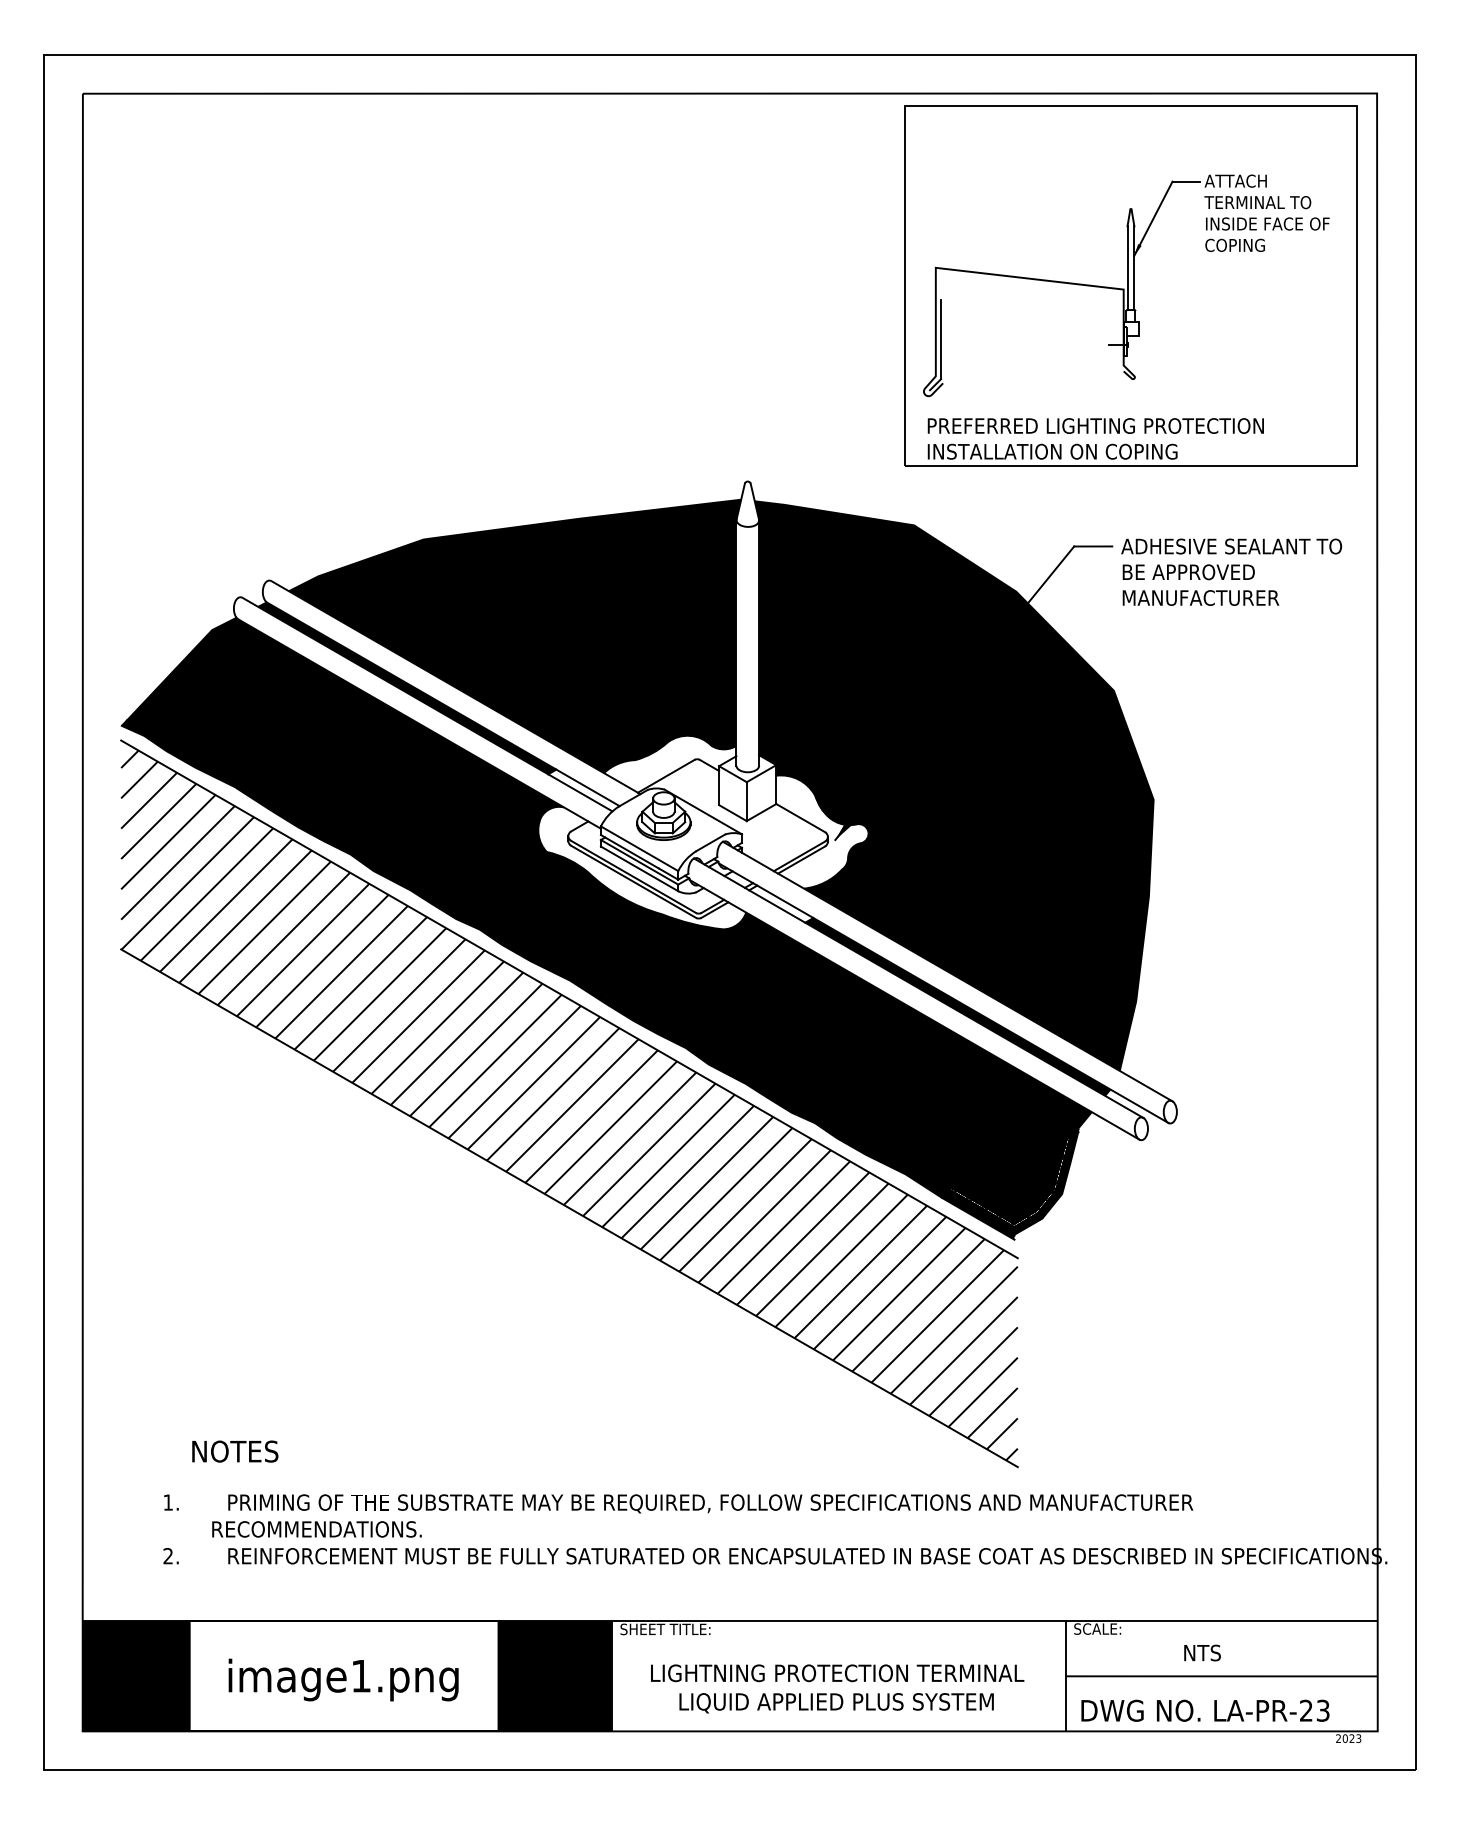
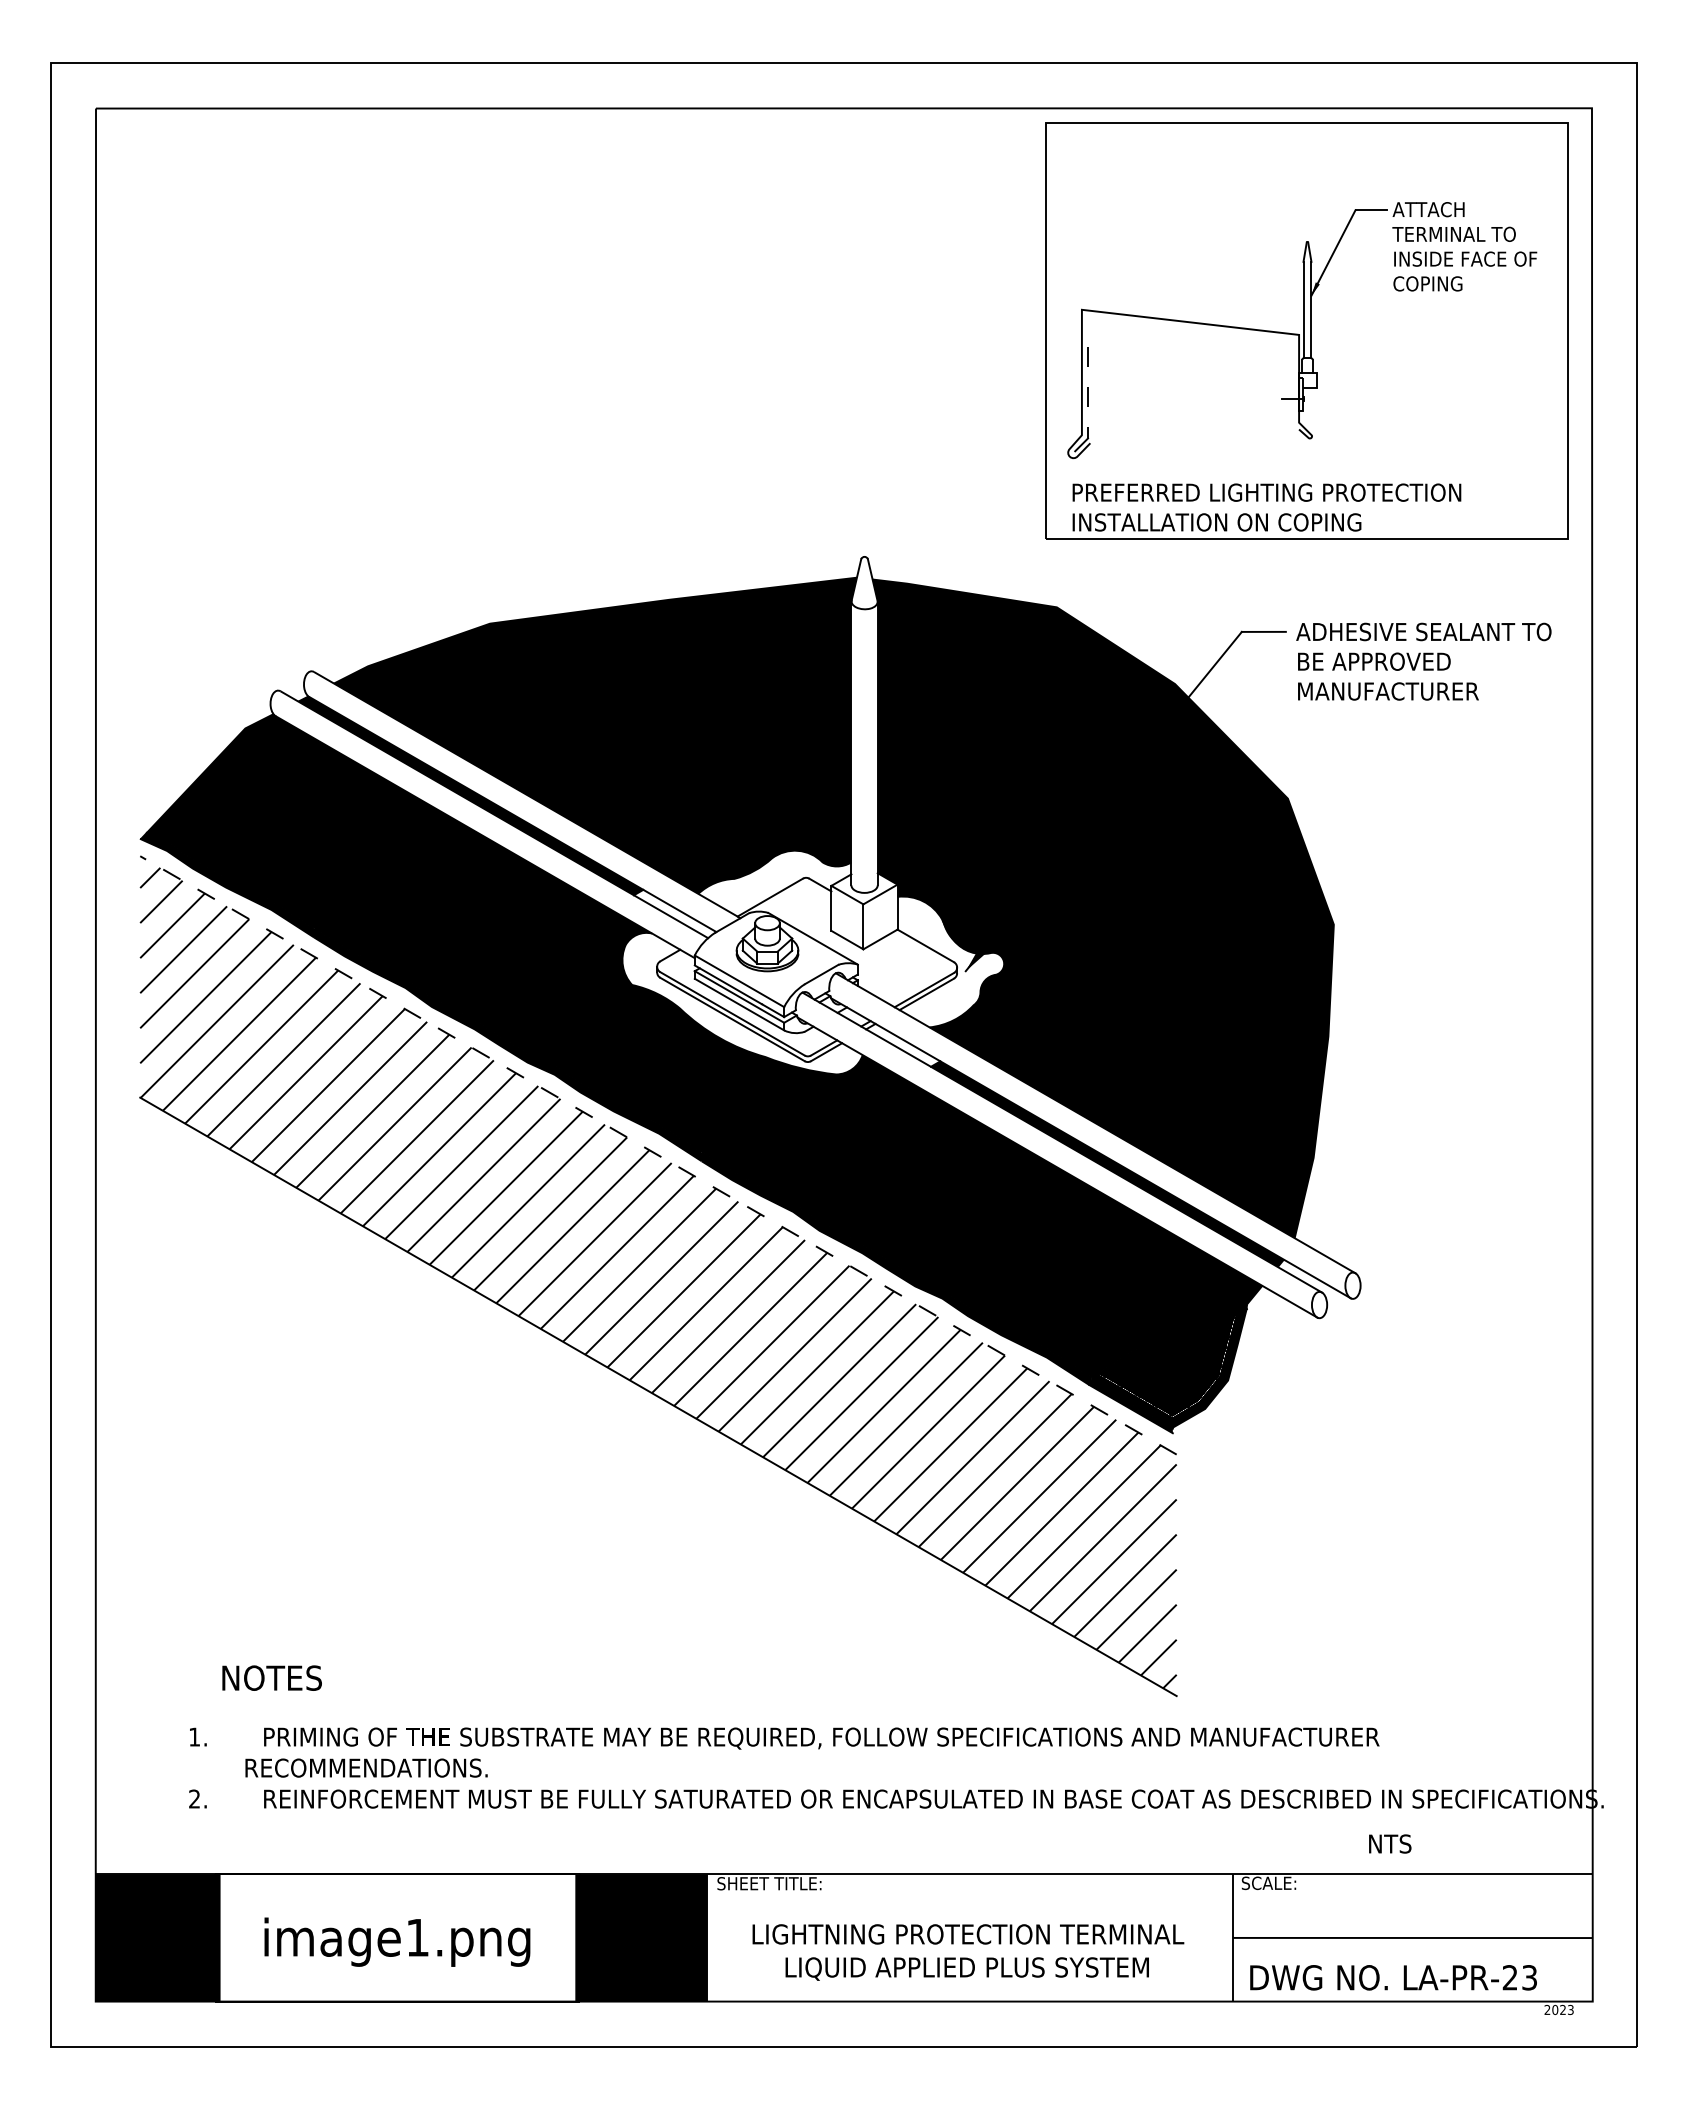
line: (940, 339) -> (1087, 392), solid -> dashed
line: (569, 999) -> (658, 1155), solid -> dashed
text: (1202, 1652) -> (1390, 1843), moved

